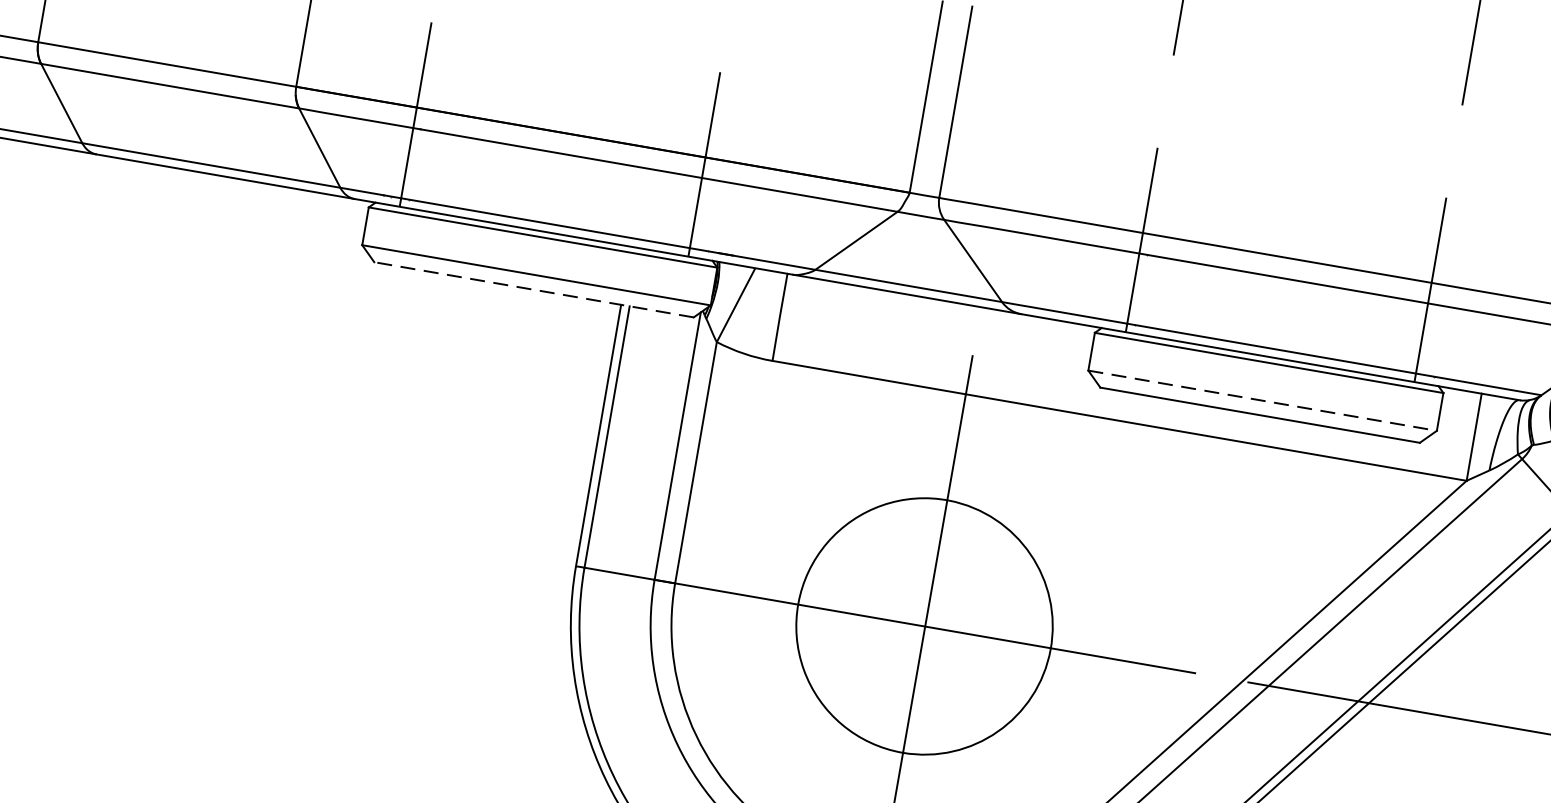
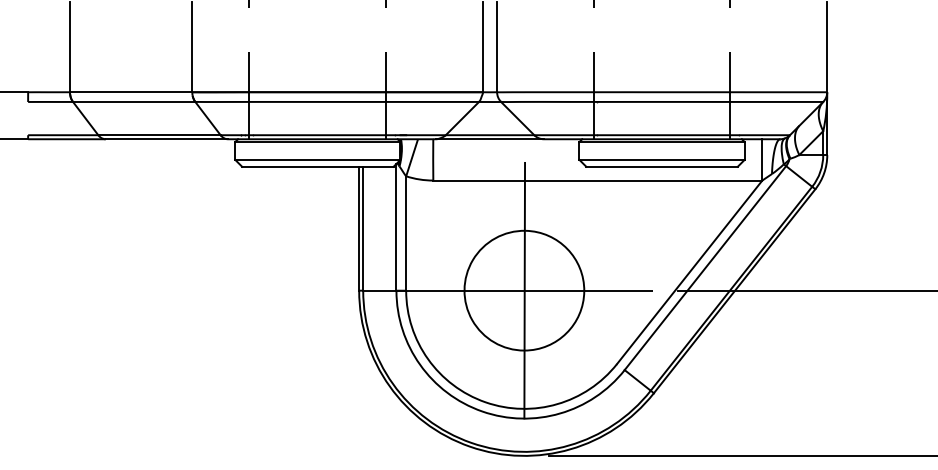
line: (533, 289) -> (317, 166), dashed -> solid
line: (1263, 400) -> (662, 159), dashed -> solid

